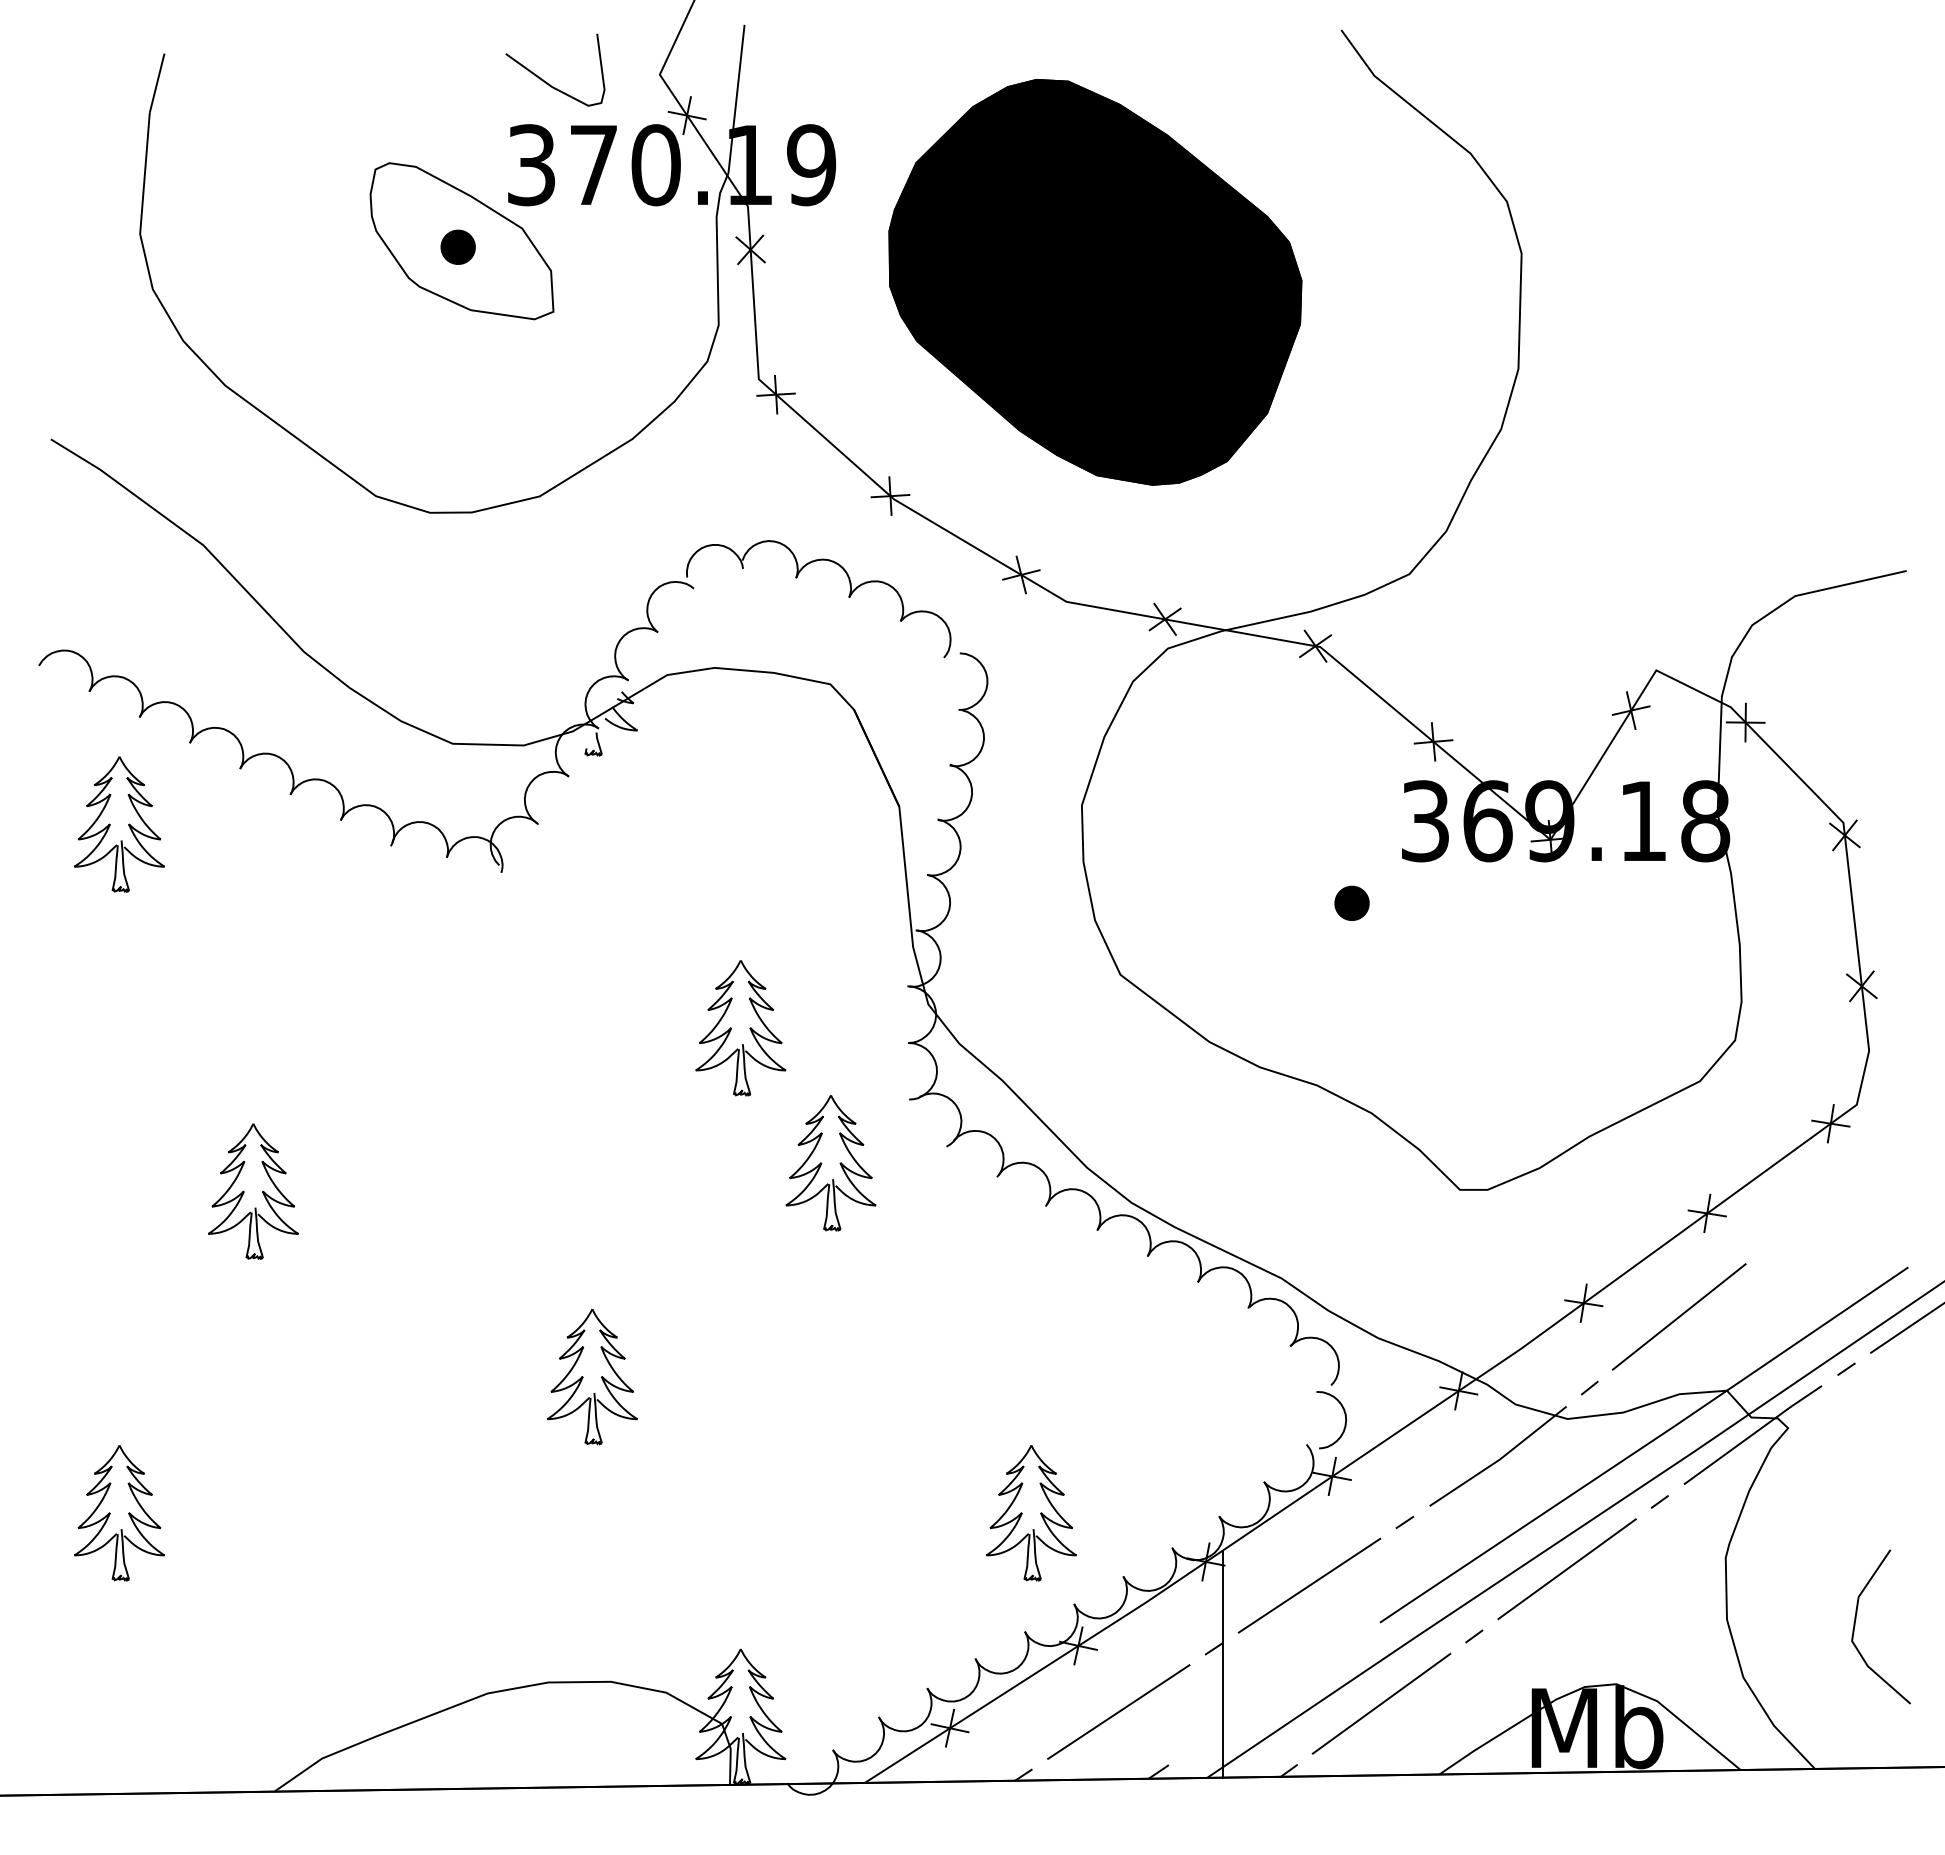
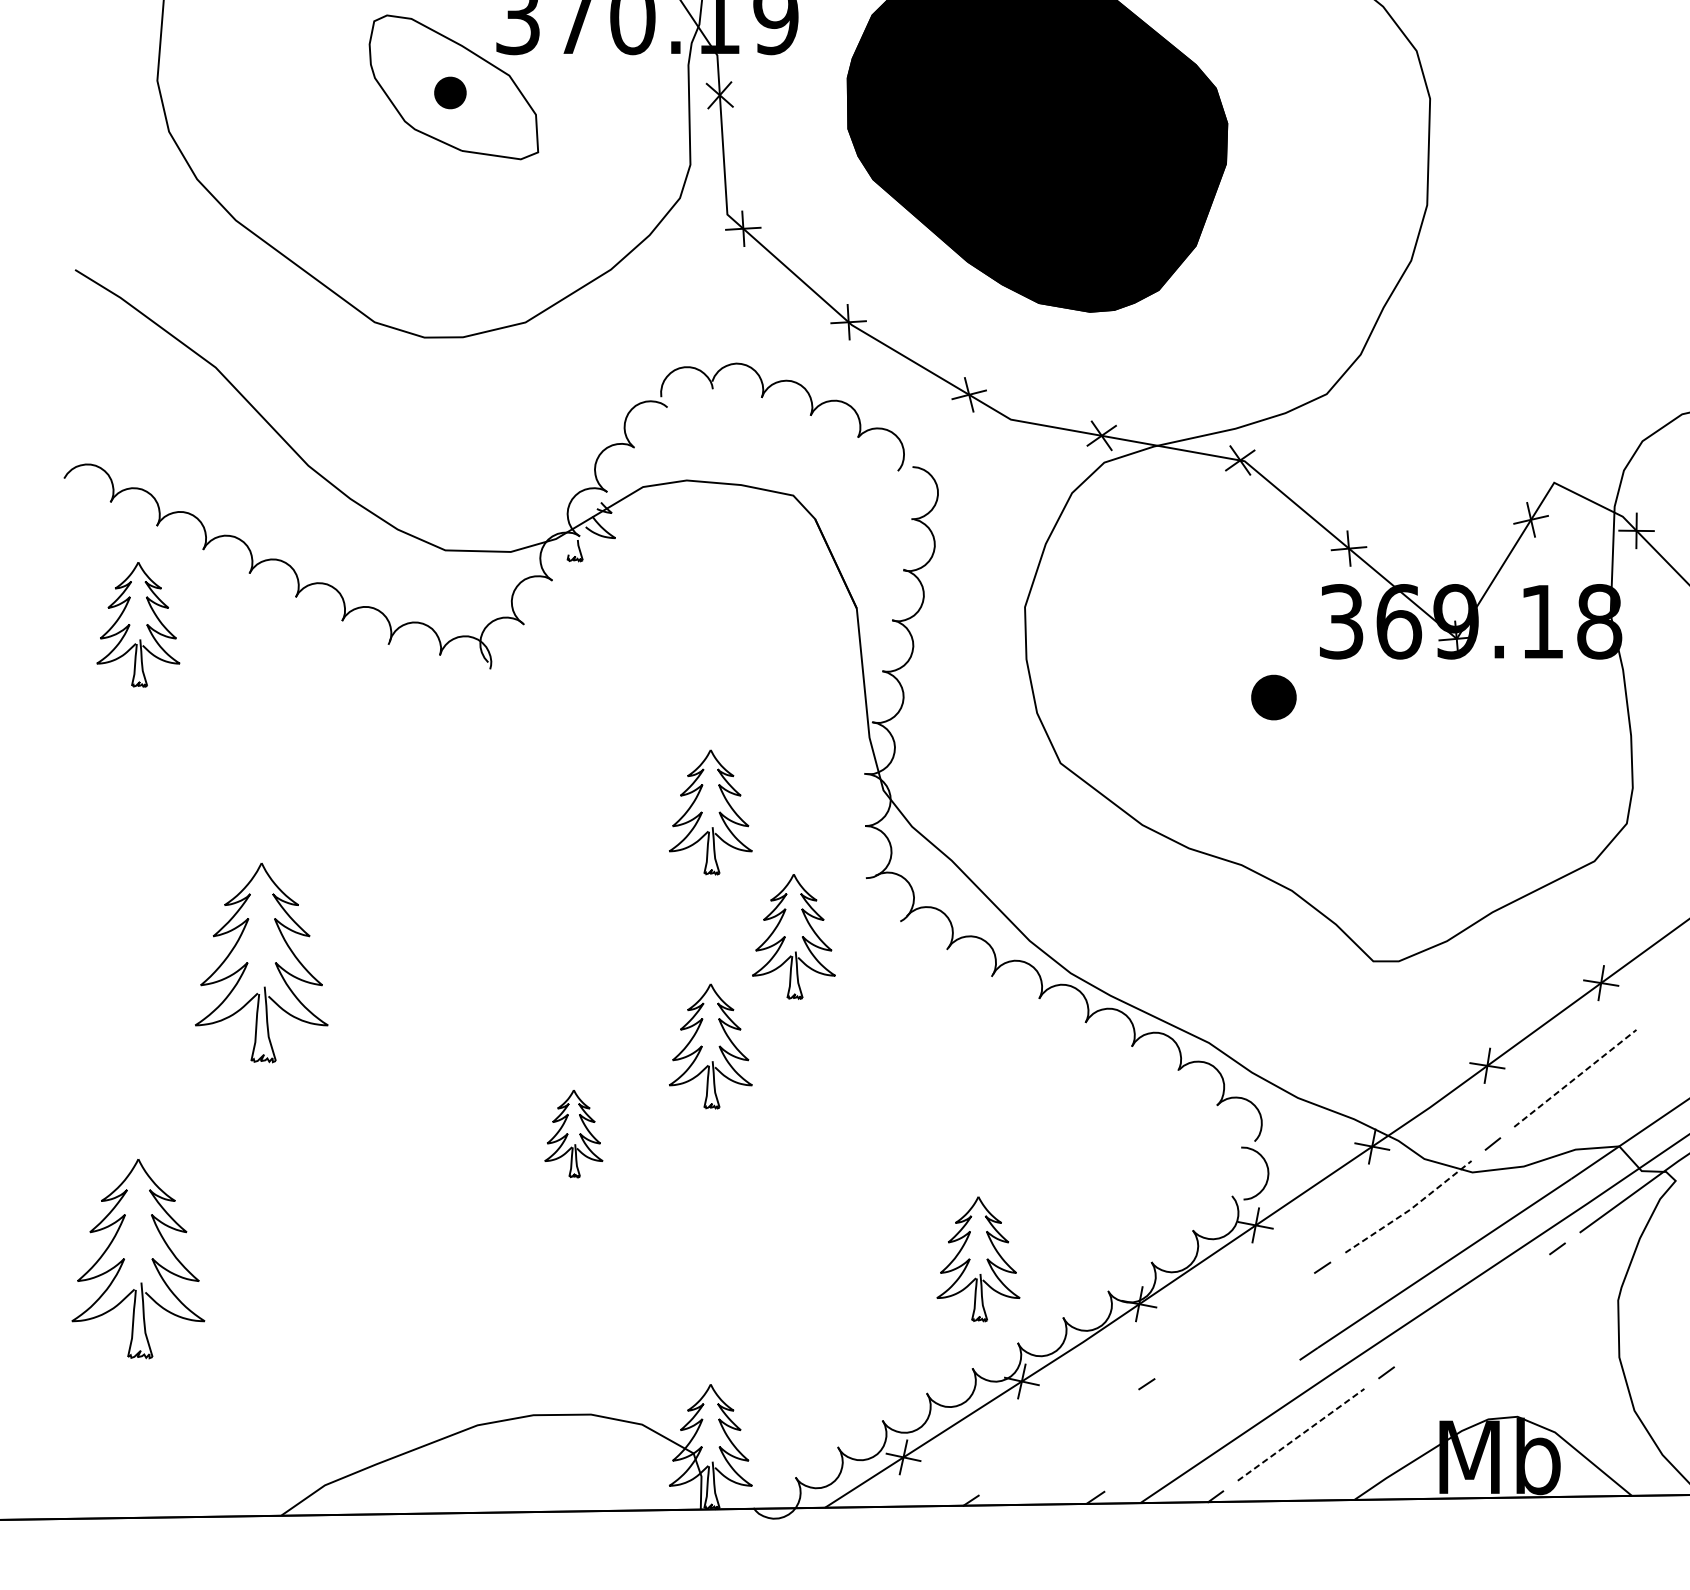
part: (1351, 902) -> (1273, 696), size x1.4
part: (253, 1191) -> (261, 962), size x1.6
part: (740, 1282) -> (710, 1046), added
line: (1679, 1316) -> (1575, 1078), solid -> dashed
part: (591, 1377) -> (573, 1134), size x0.7
line: (1499, 1459) -> (1409, 1209), solid -> dashed
part: (119, 1513) -> (138, 1259), size x1.6
line: (1566, 1569) -> (1471, 1311), removed
line: (1309, 1585) -> (1234, 1325), removed
line: (1222, 1664) -> (1154, 1398), removed
line: (1381, 1703) -> (1301, 1434), solid -> dashed
line: (1118, 1711) -> (1058, 1441), removed

